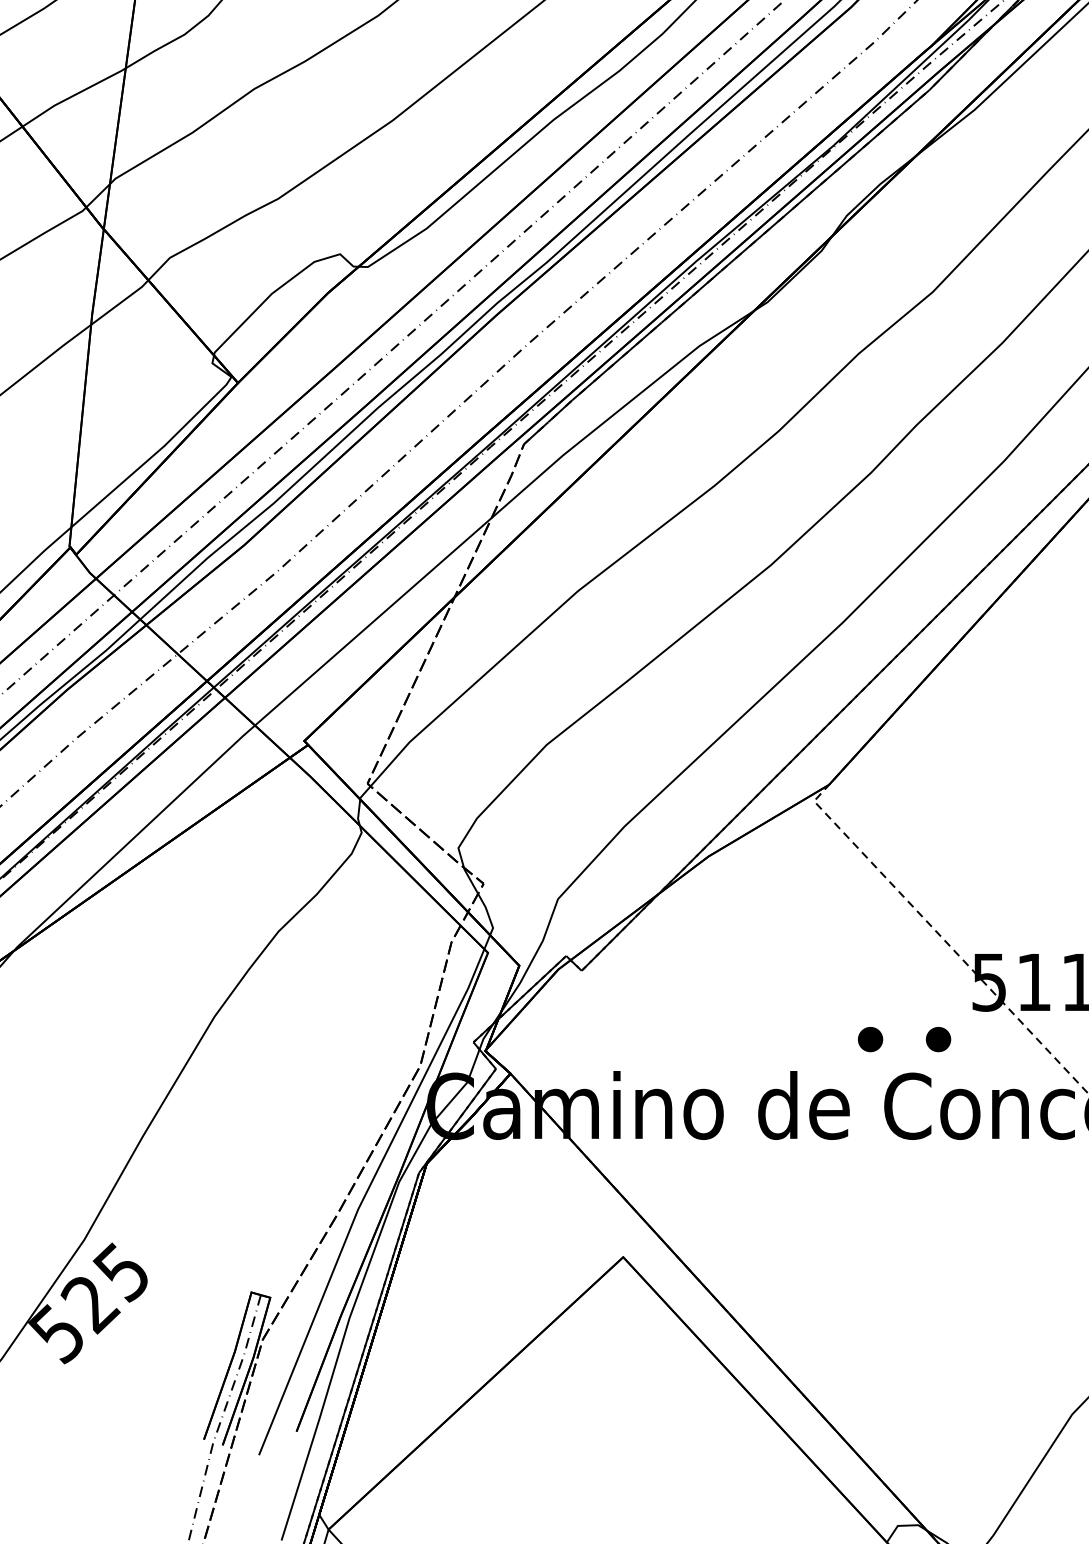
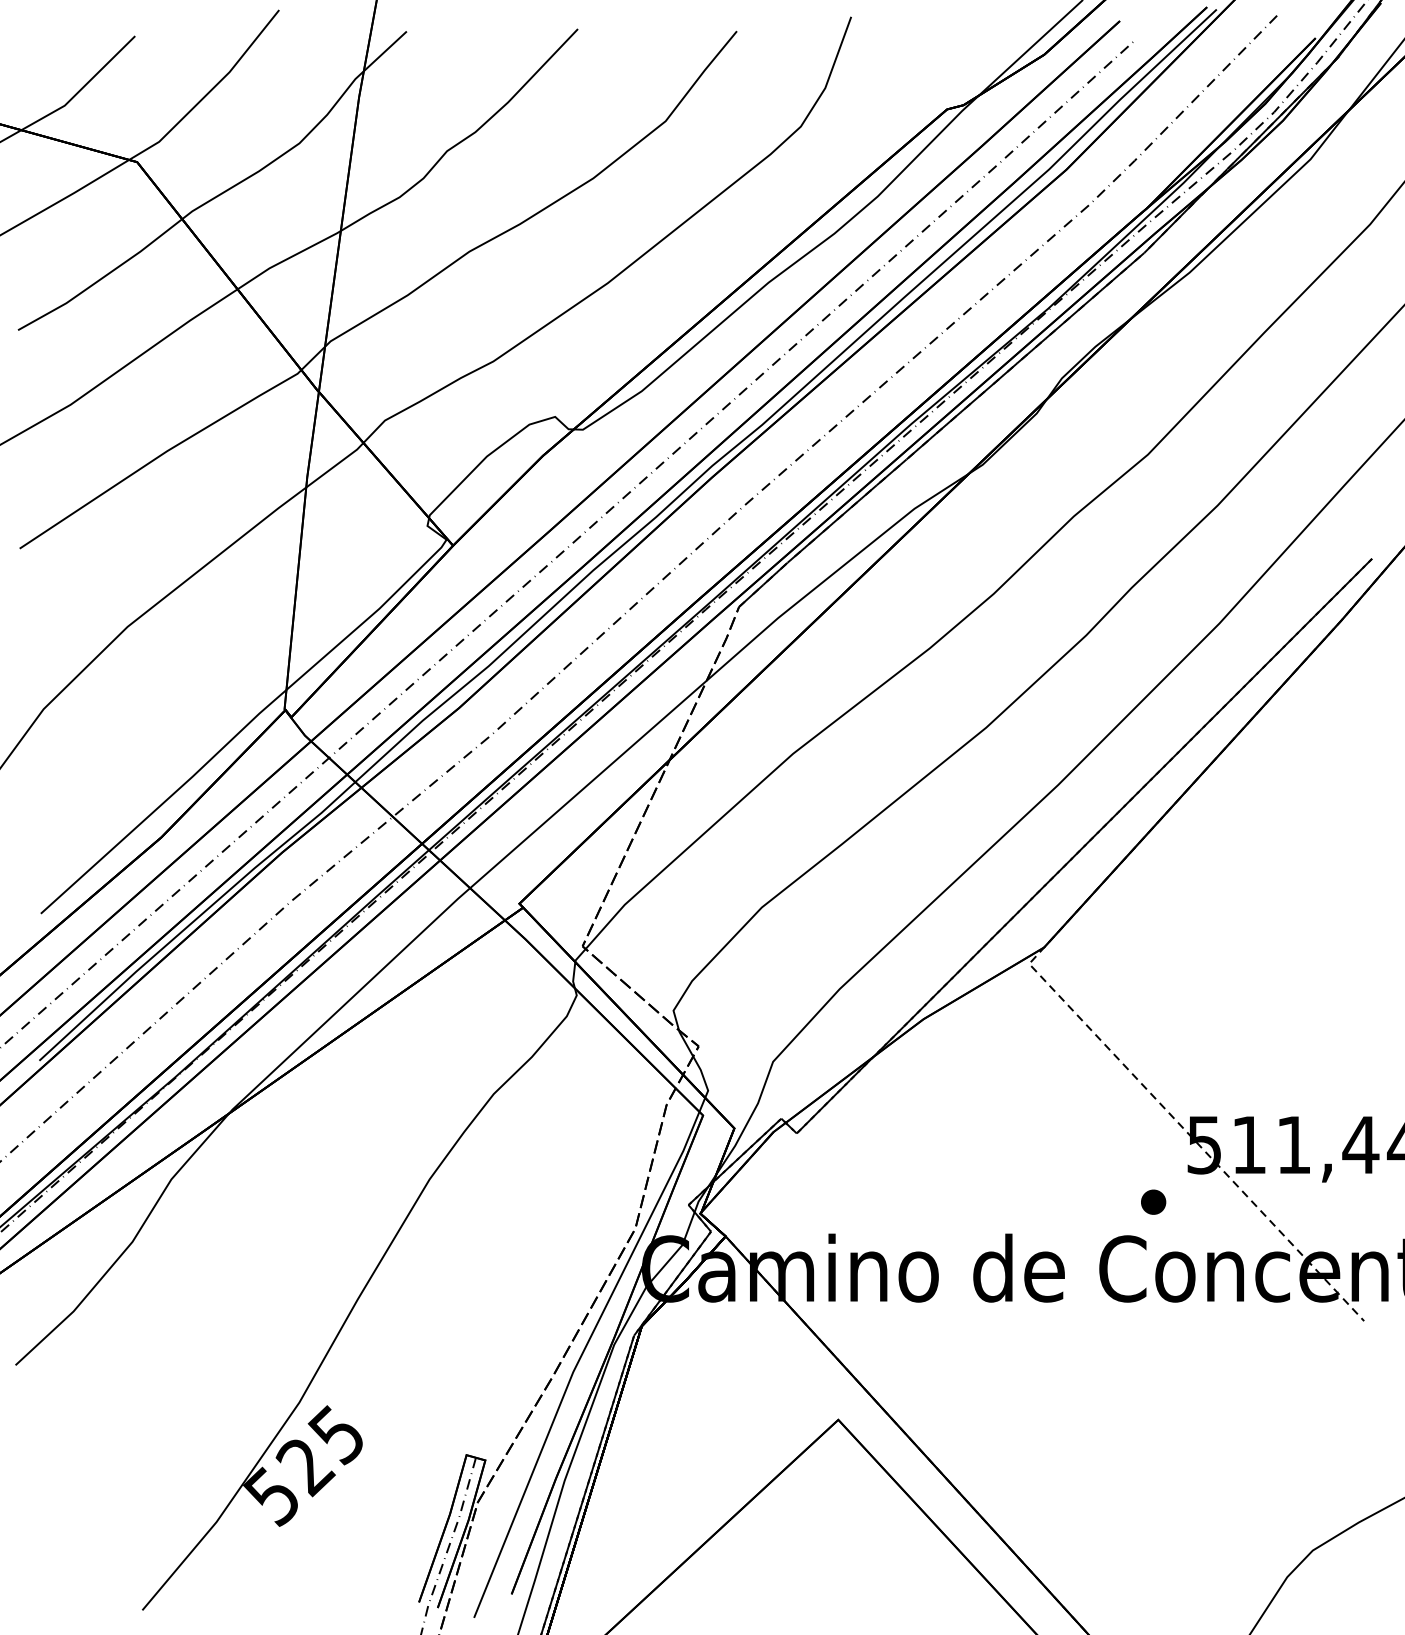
part: (870, 1038) -> (1085, 1201), removed

